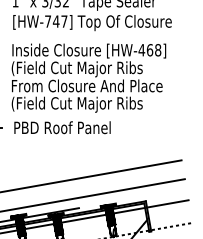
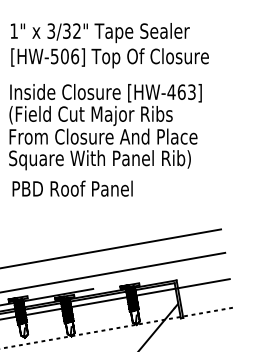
text: (56, 21) -> (65, 56), [HW-747] -> [HW-506]
text: (157, 49) -> (191, 91), [HW-468] -> [HW-463]
text: (84, 105) -> (99, 160), (Field Cut Major Ribs -> Square With Panel Rib)

